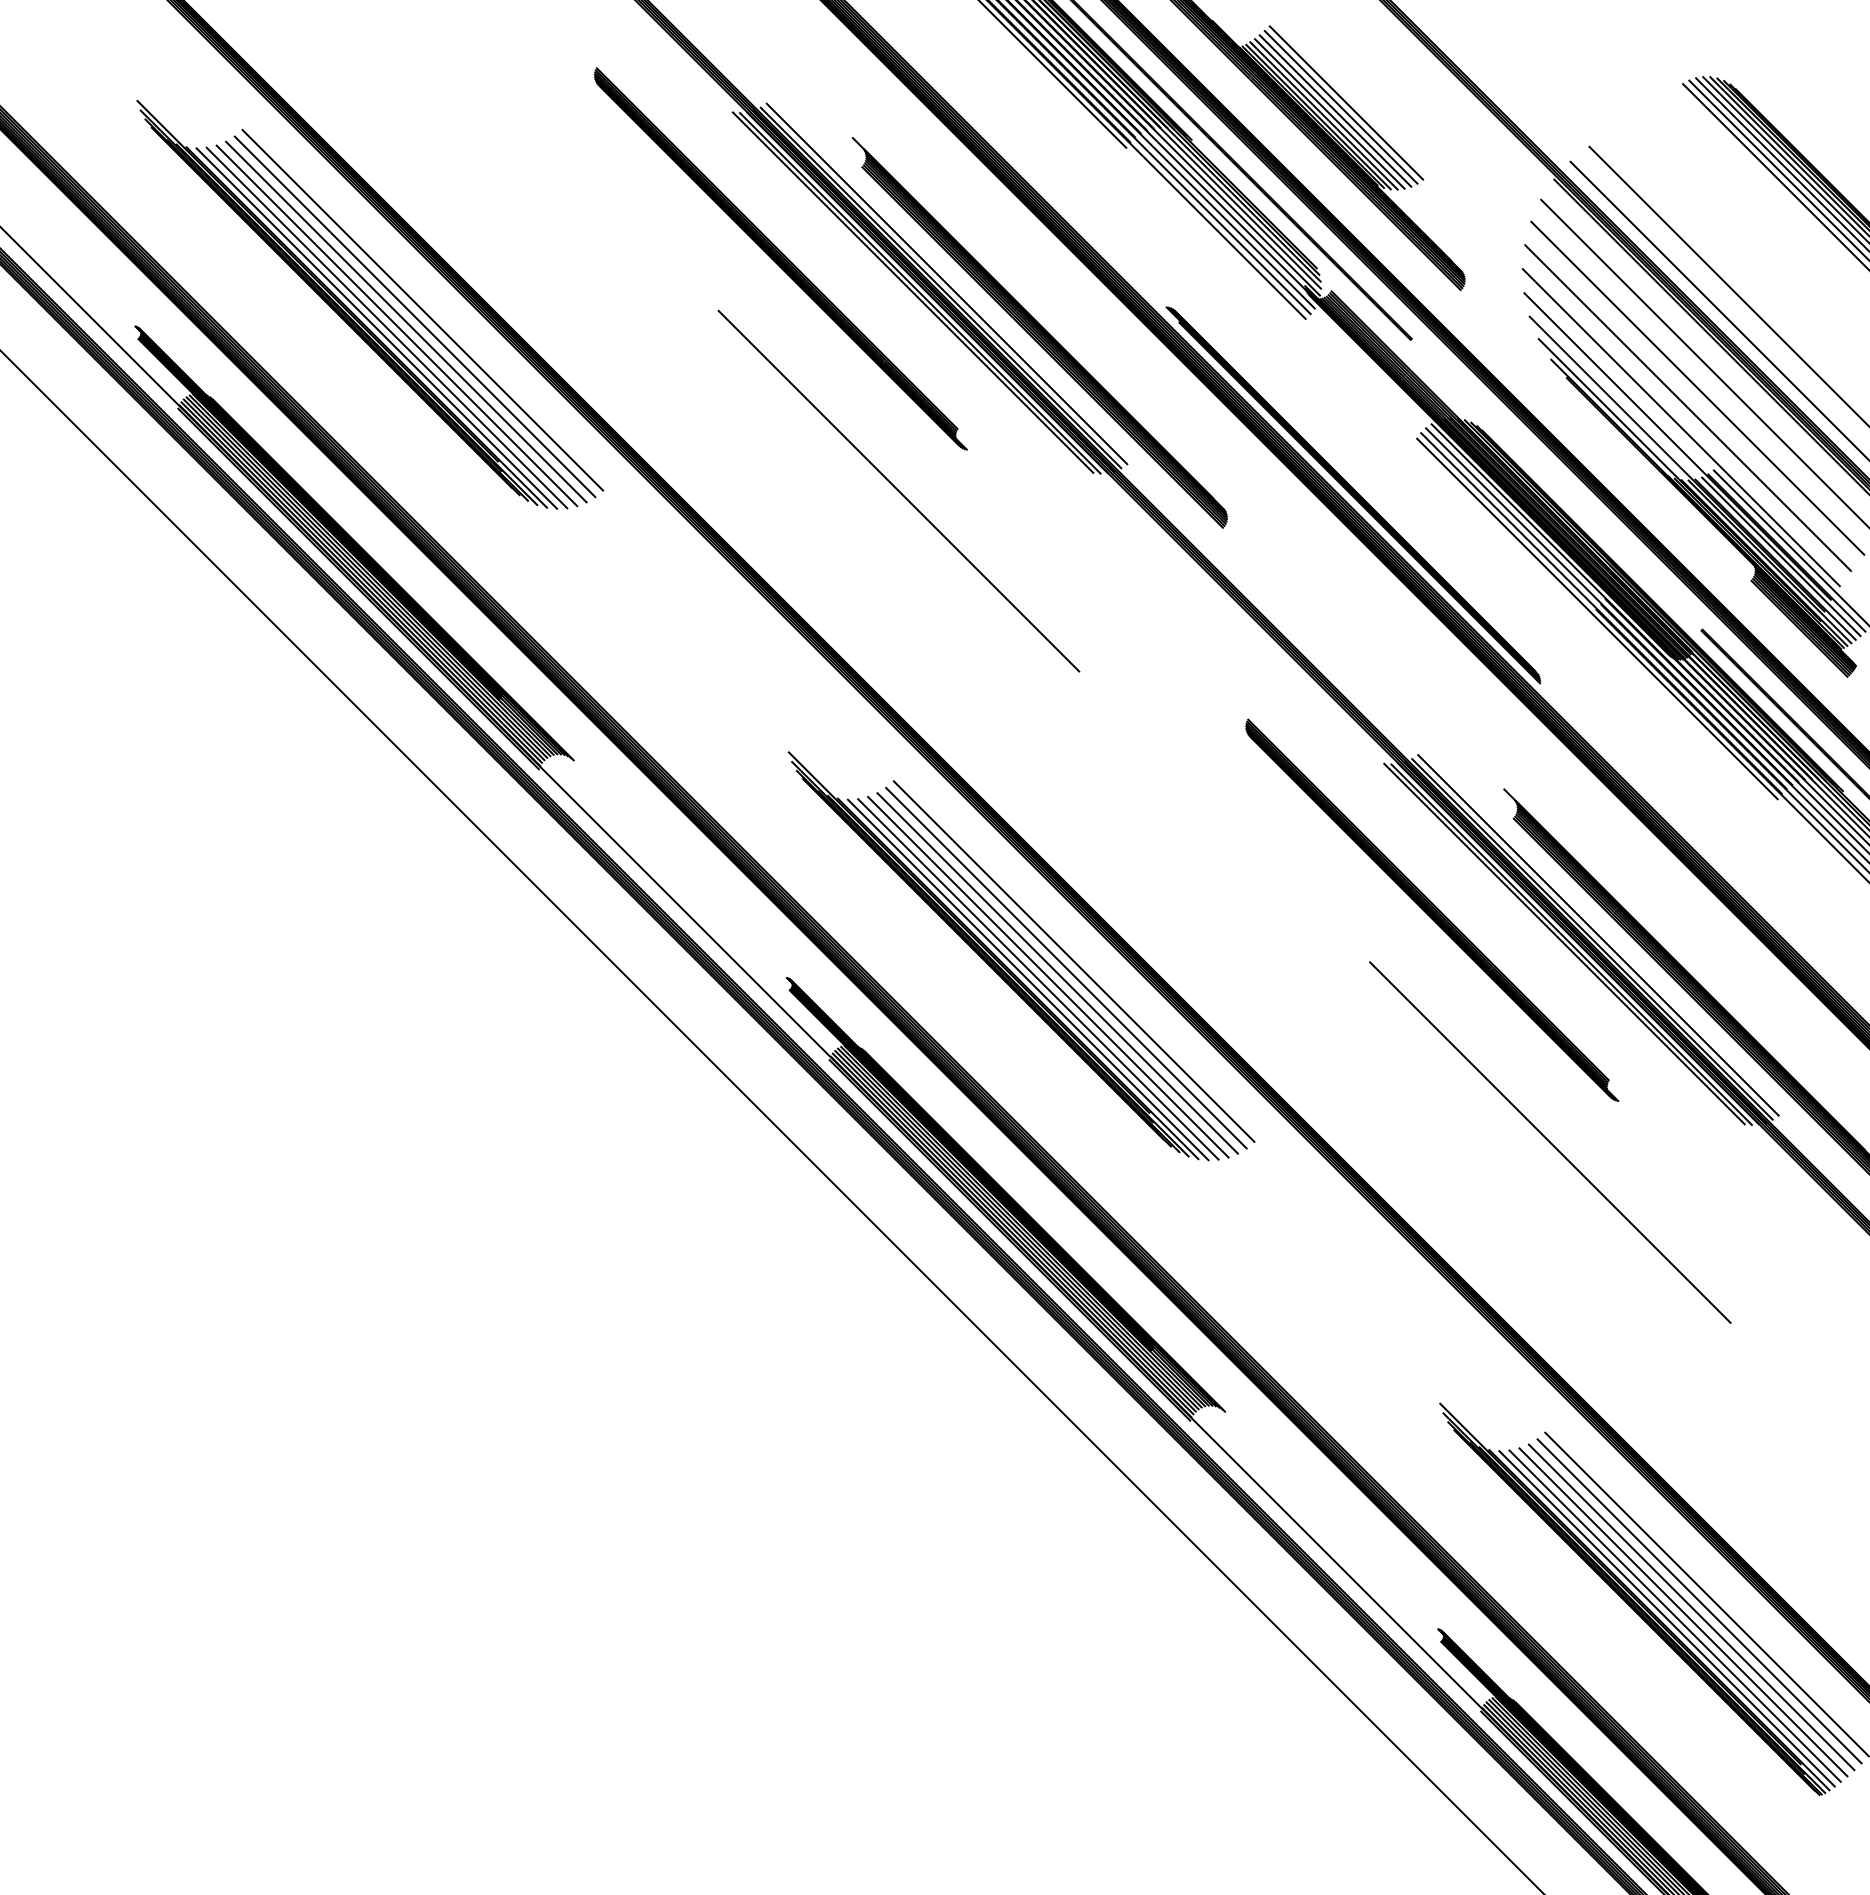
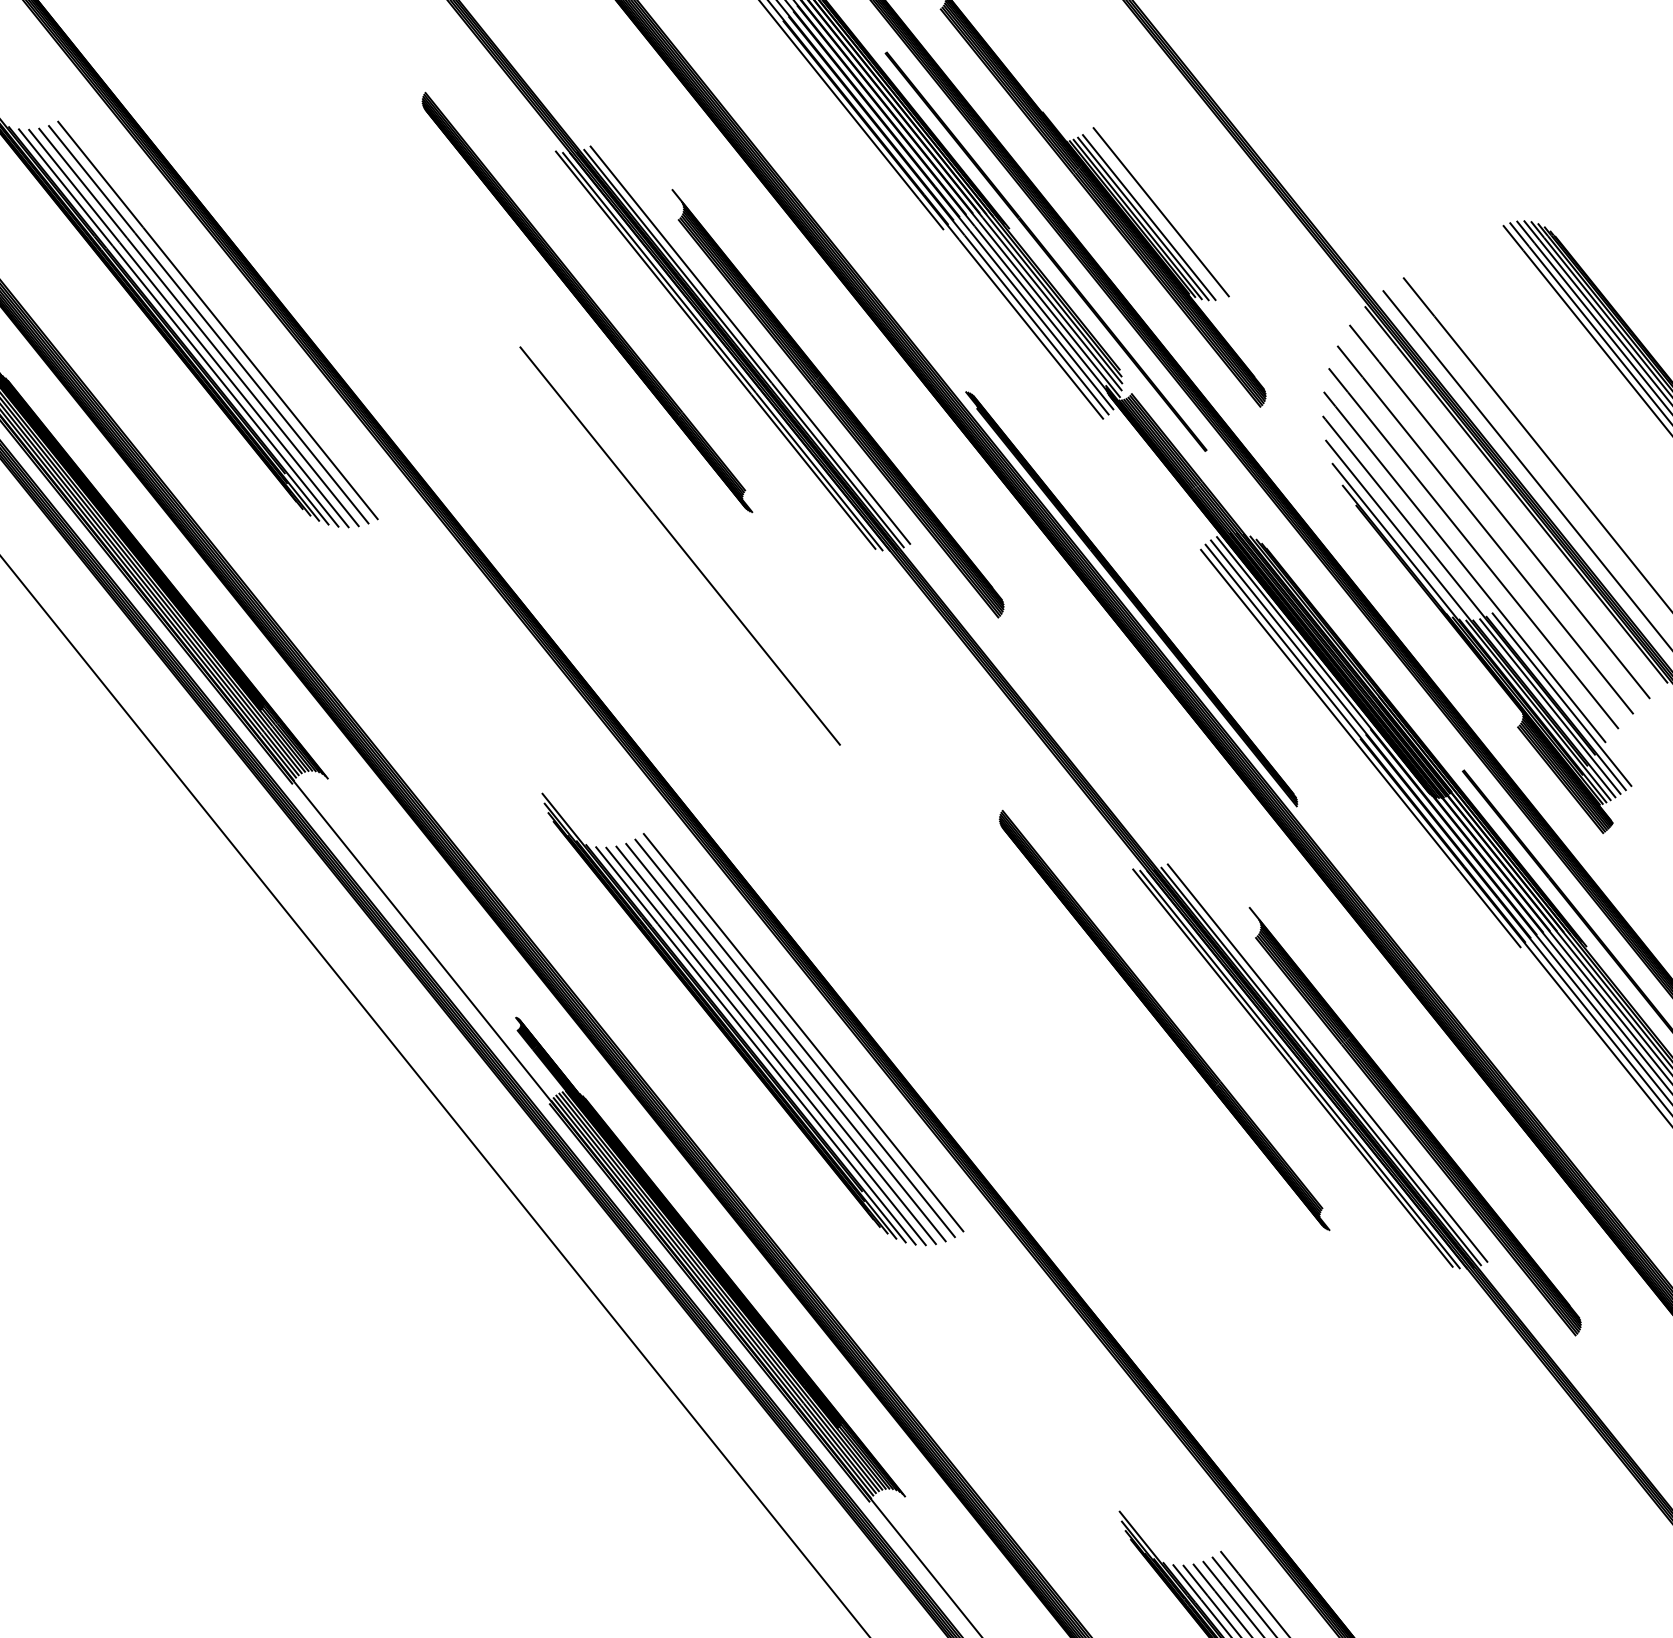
line: (1346, 102) -> (1167, 207), removed
line: (1335, 110) -> (1155, 214), removed
line: (422, 309) -> (226, 313), removed
line: (1550, 1142) -> (1257, 1263), removed

